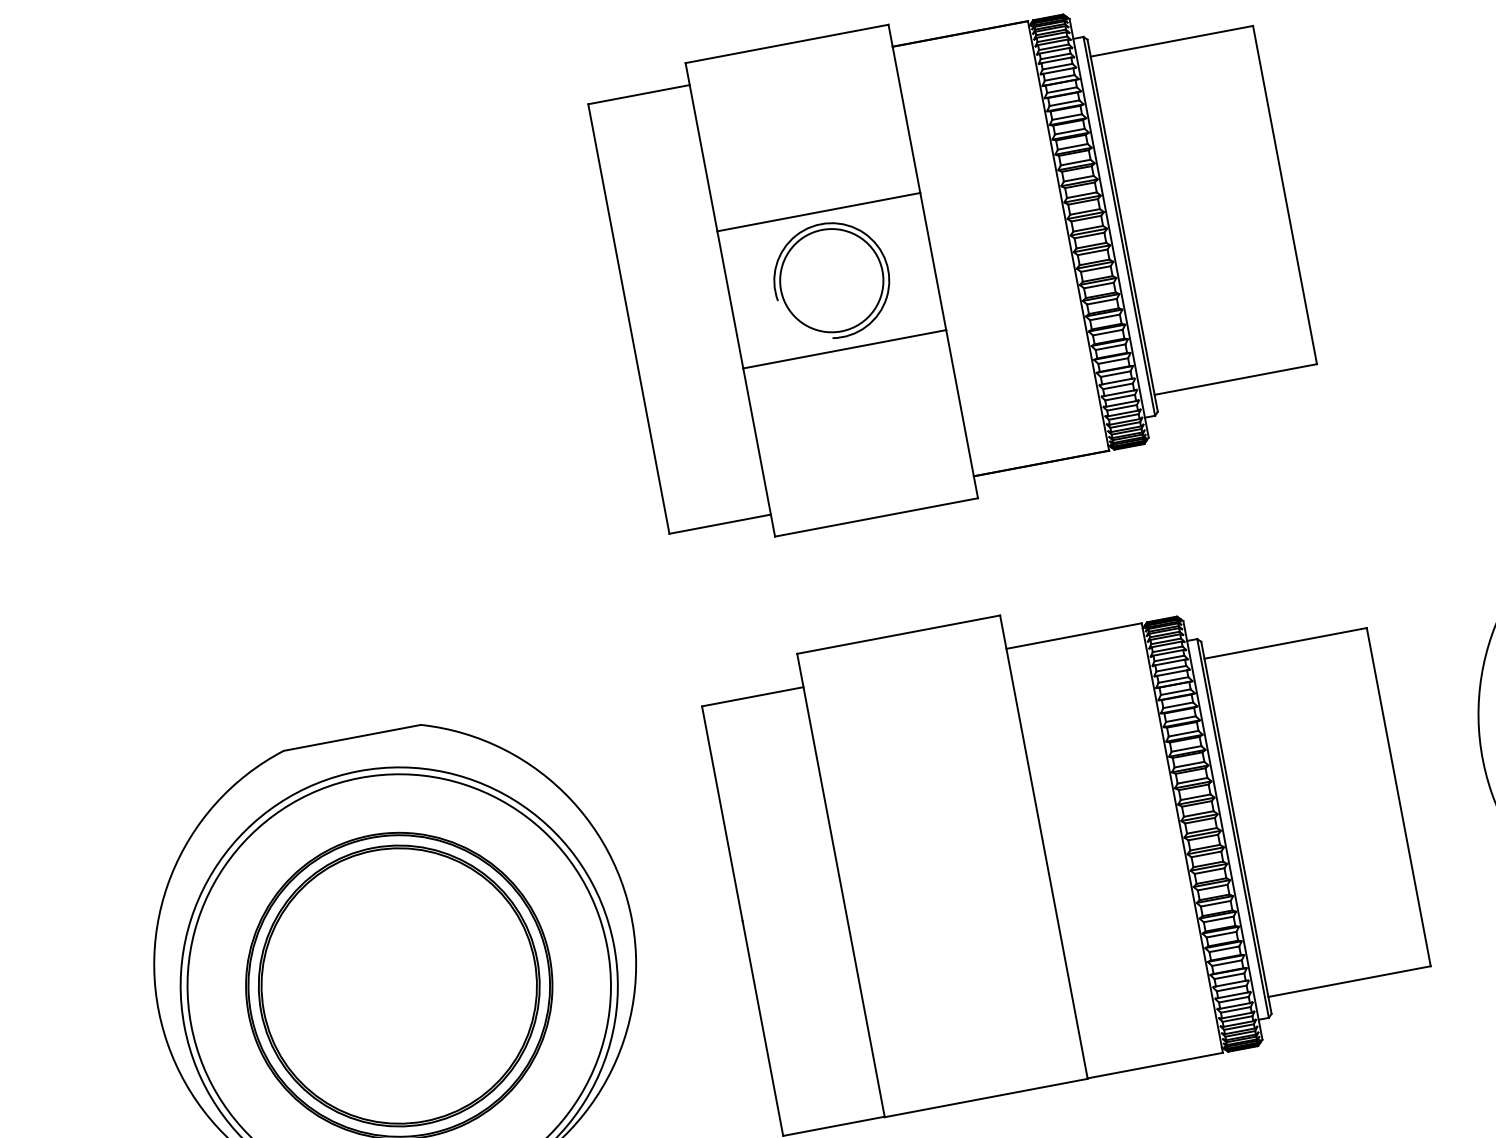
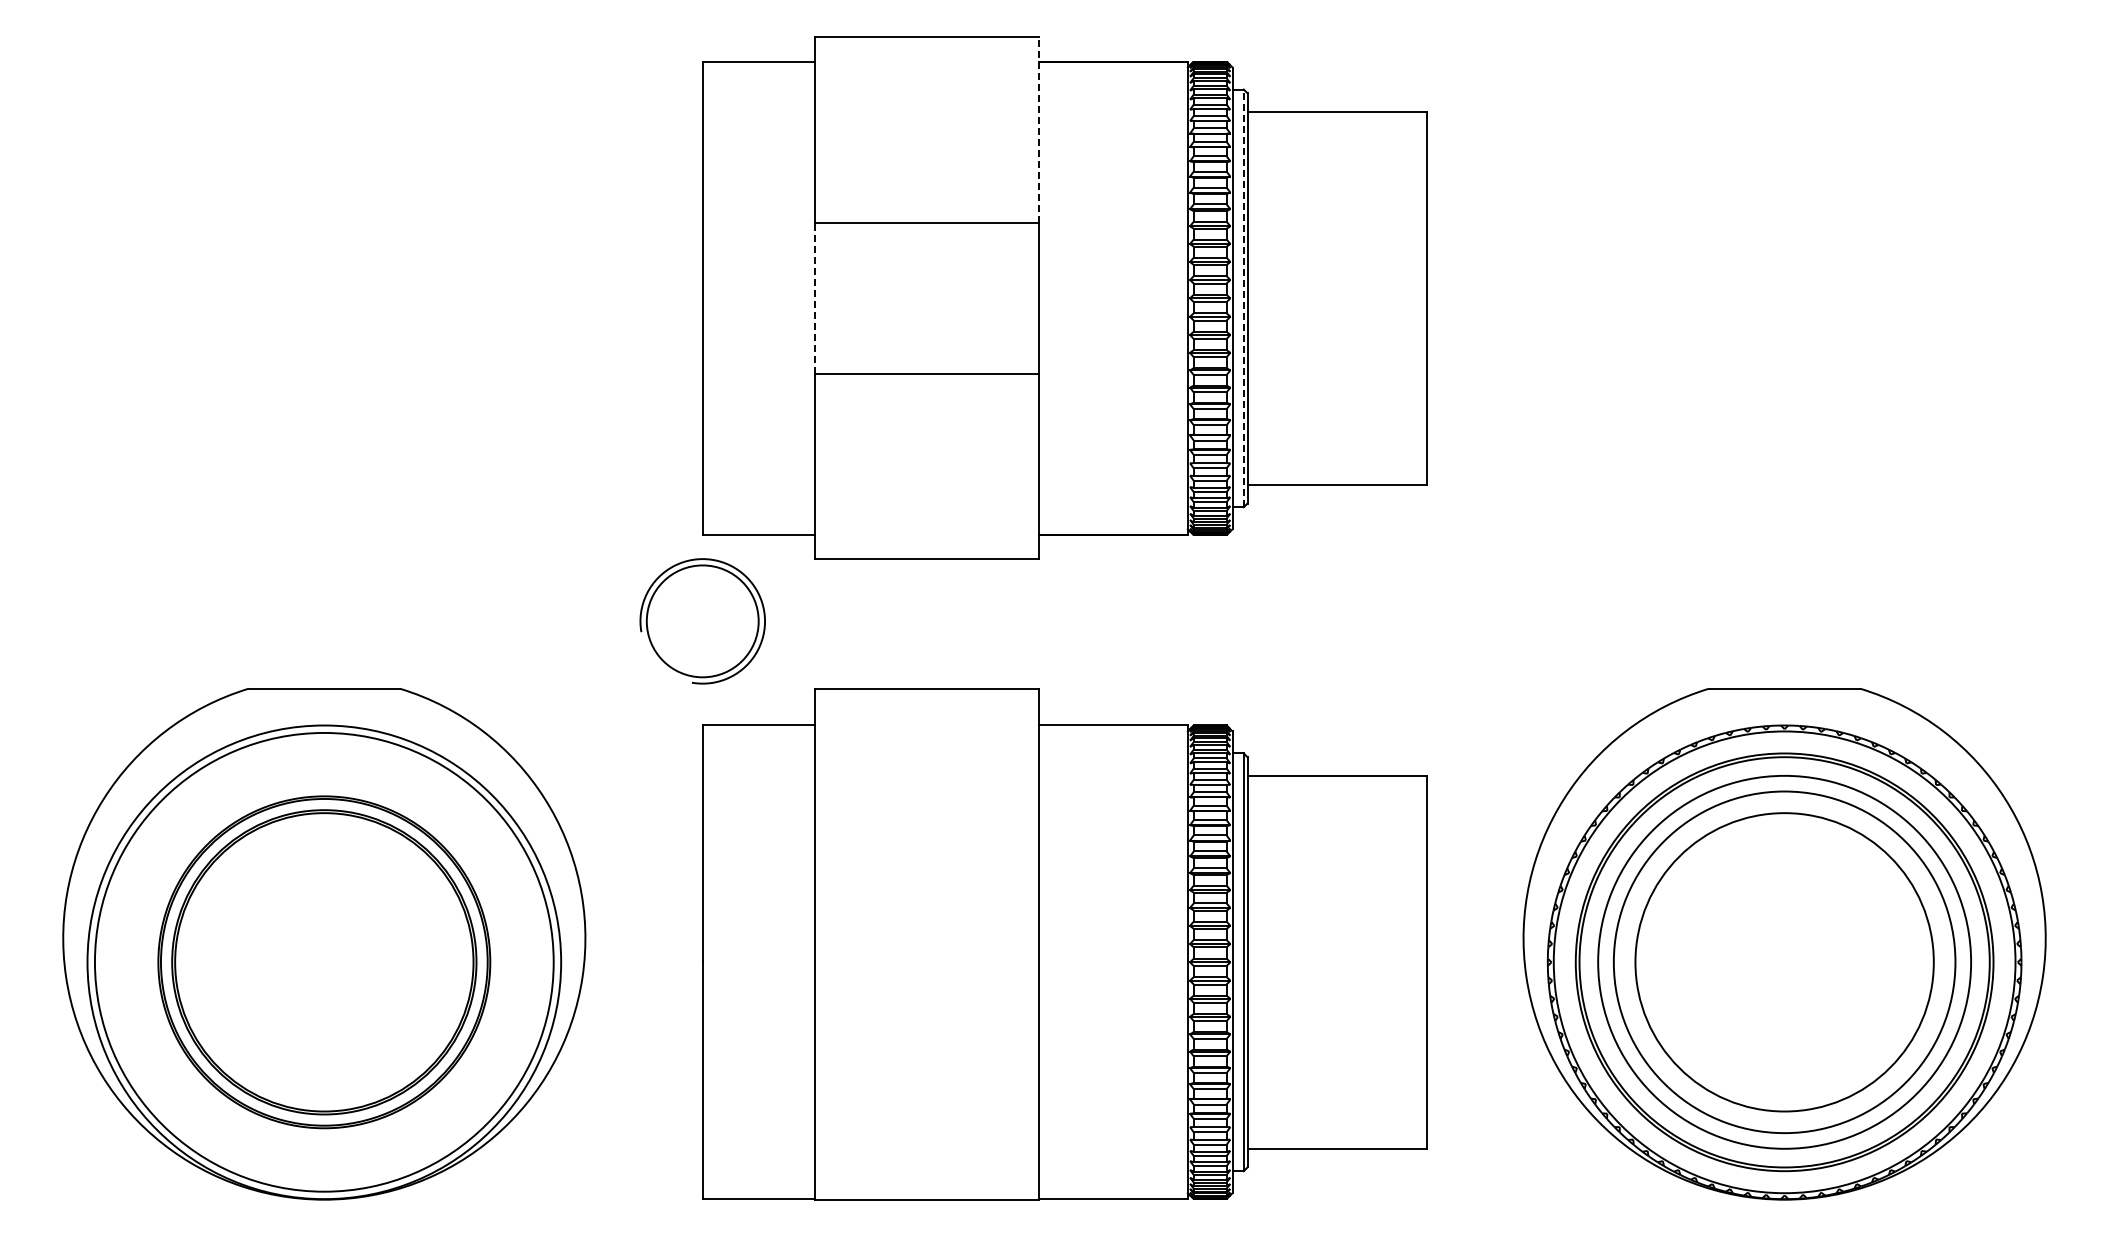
line: (904, 109) -> (1038, 130), solid -> dashed
line: (1119, 226) -> (1243, 298), solid -> dashed
part: (831, 280) -> (702, 621), moved
line: (730, 300) -> (814, 298), solid -> dashed

